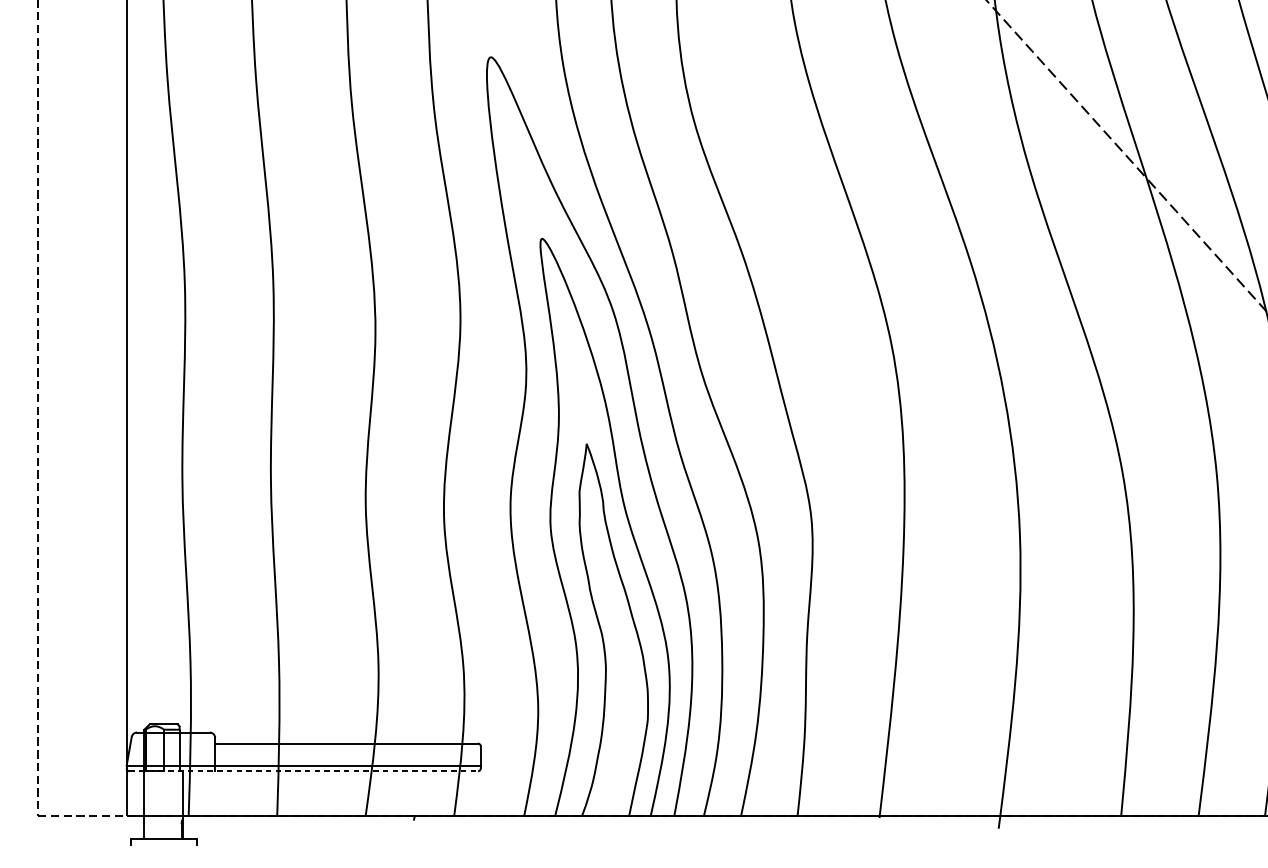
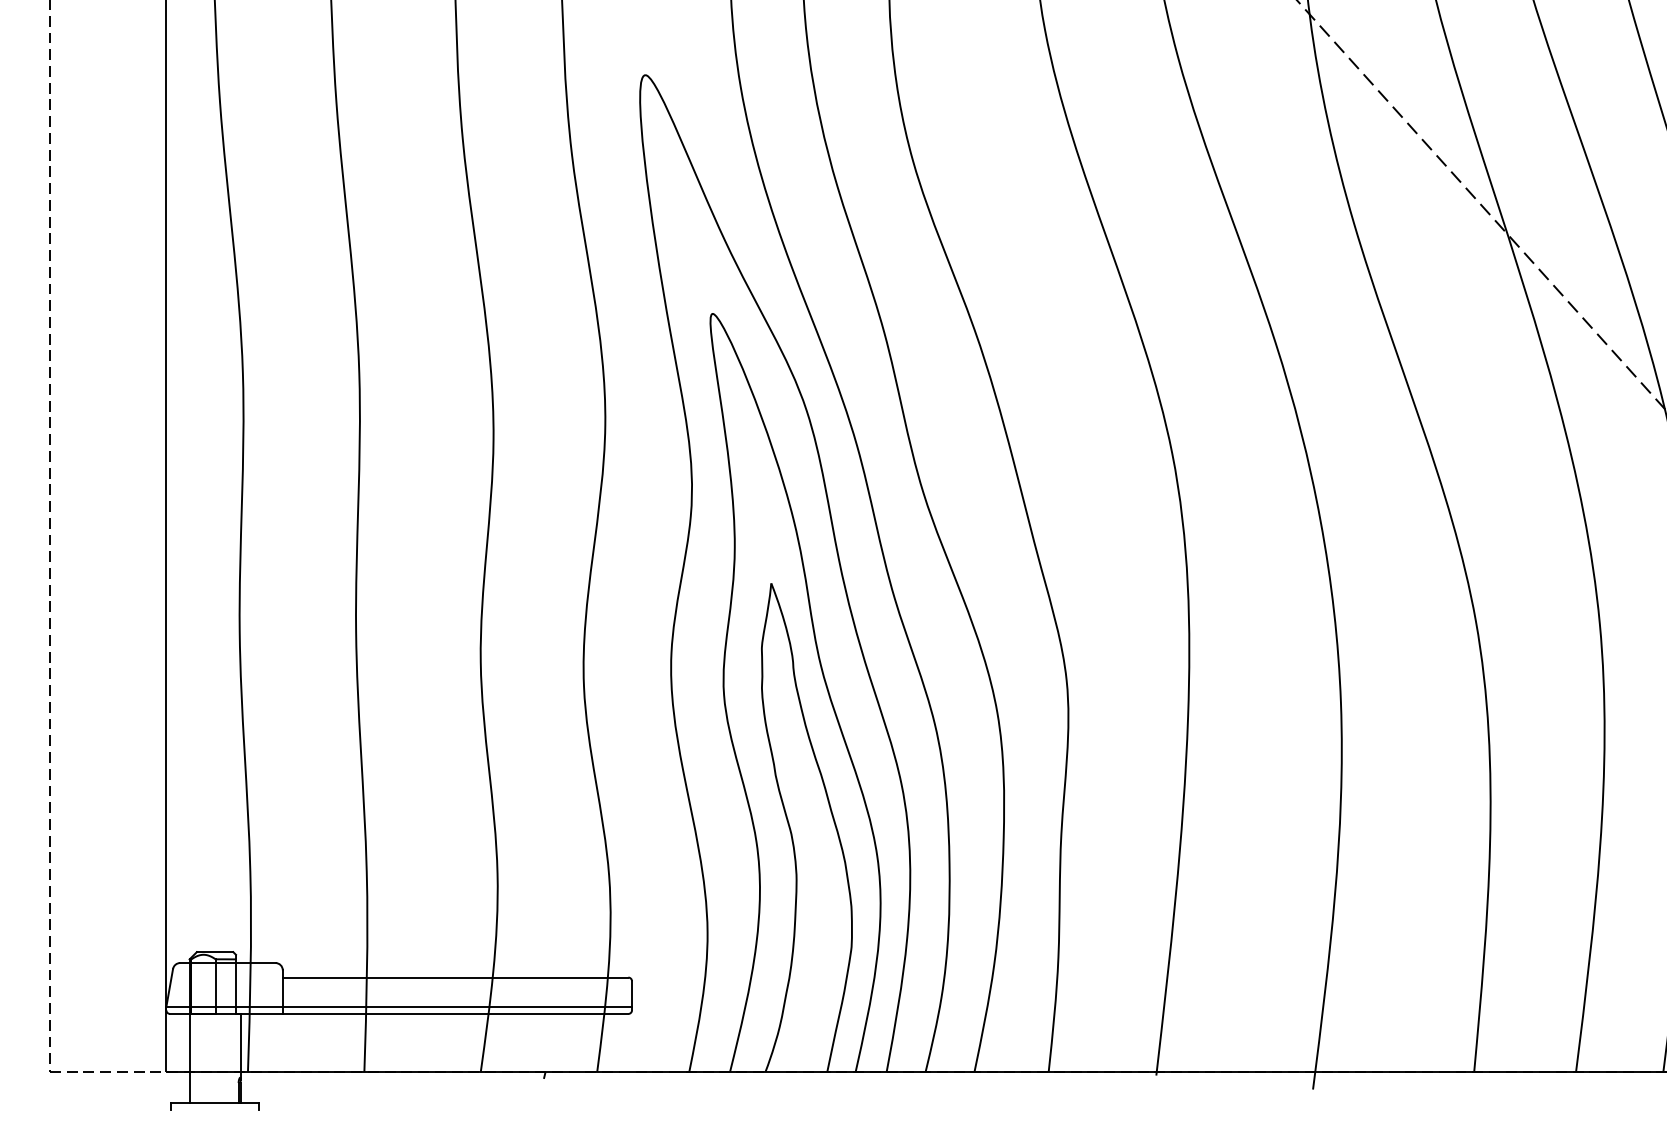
line: (303, 770) -> (399, 1013), dashed -> solid

